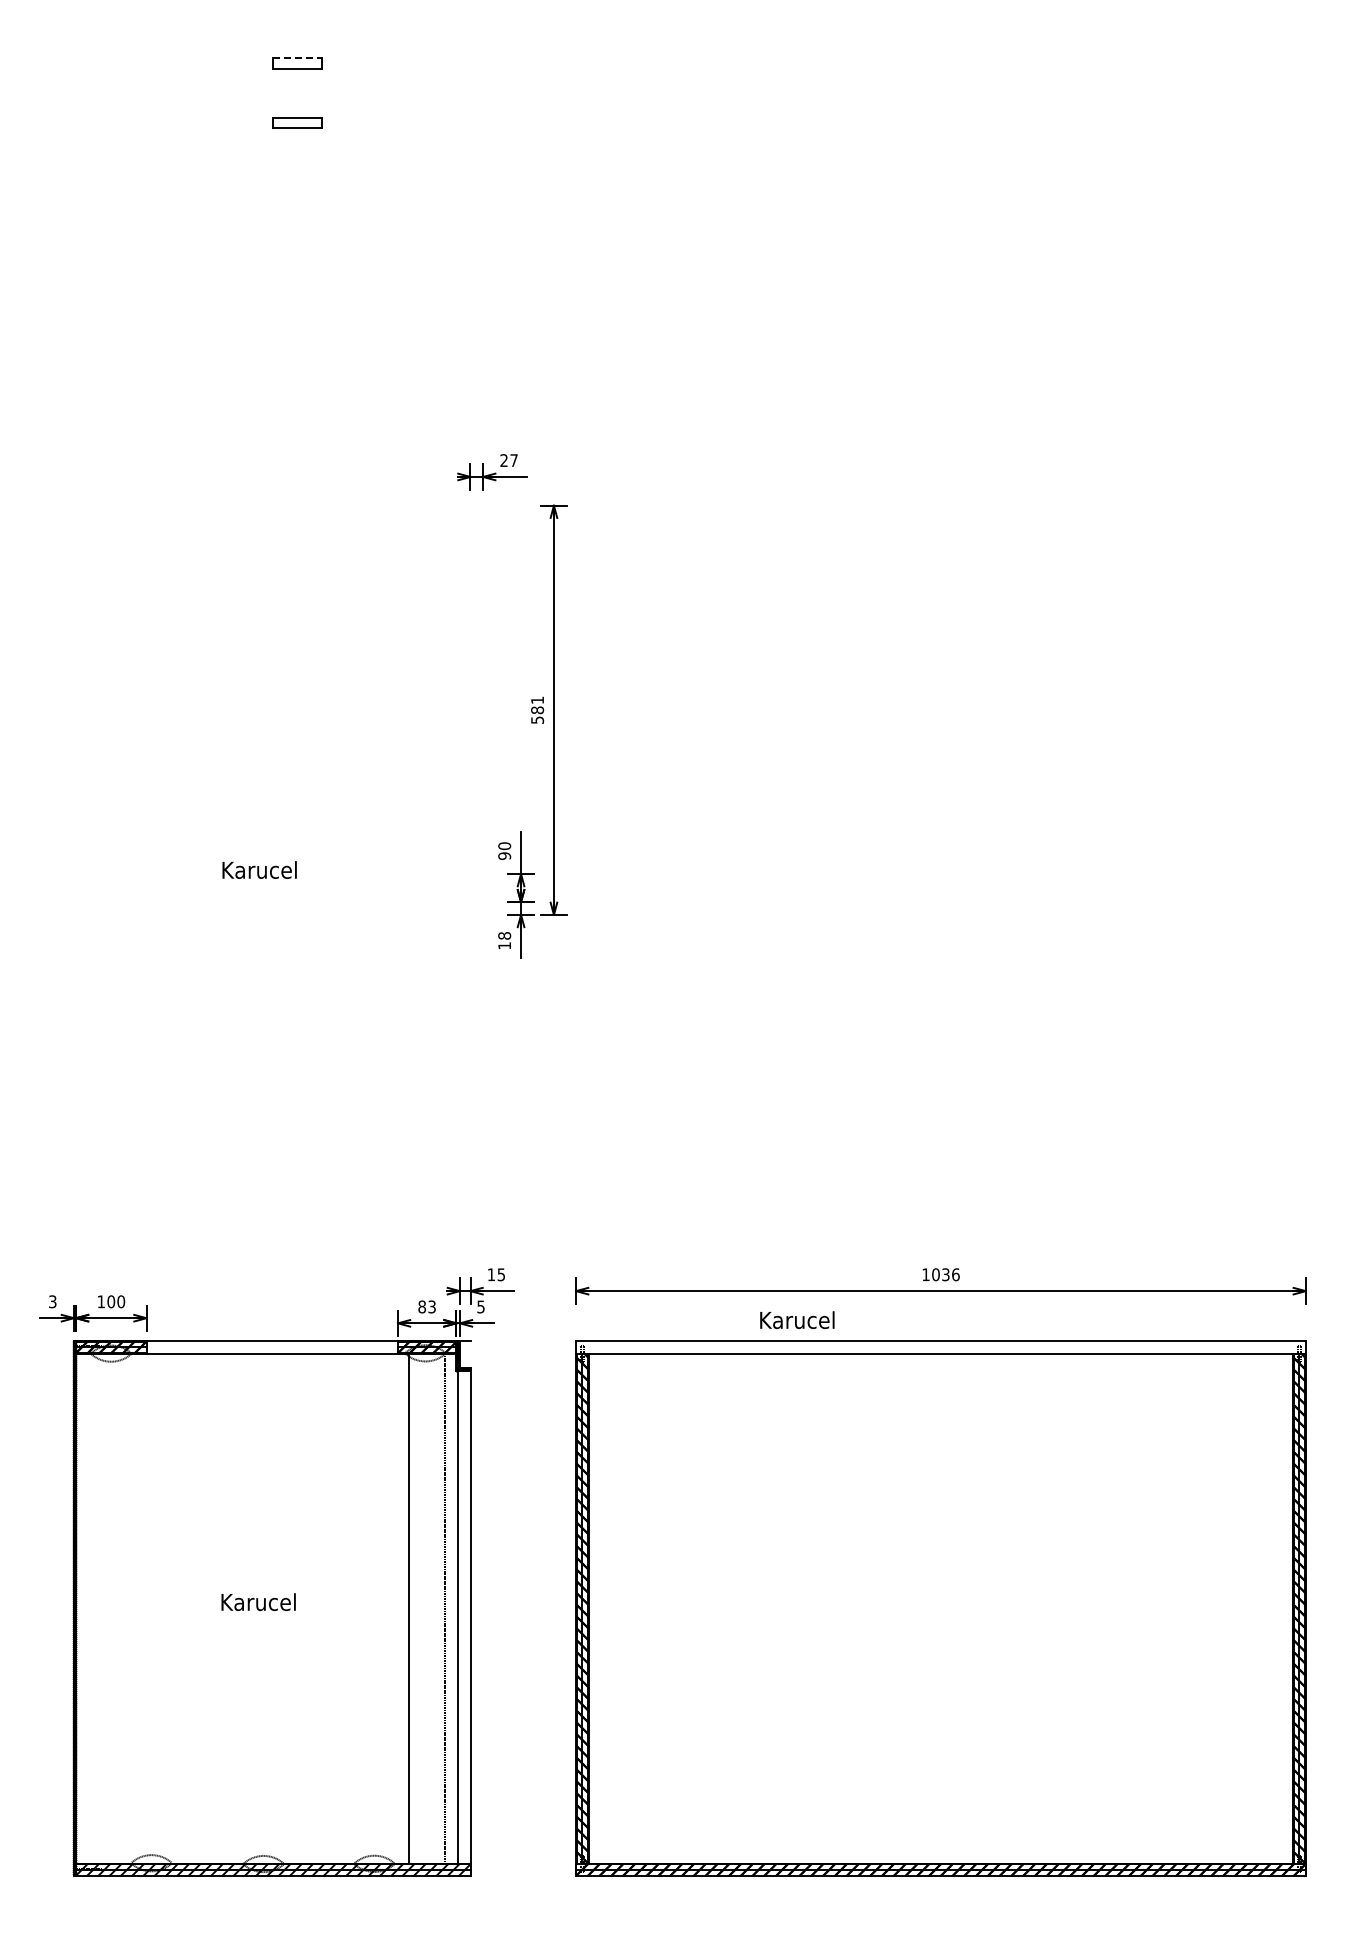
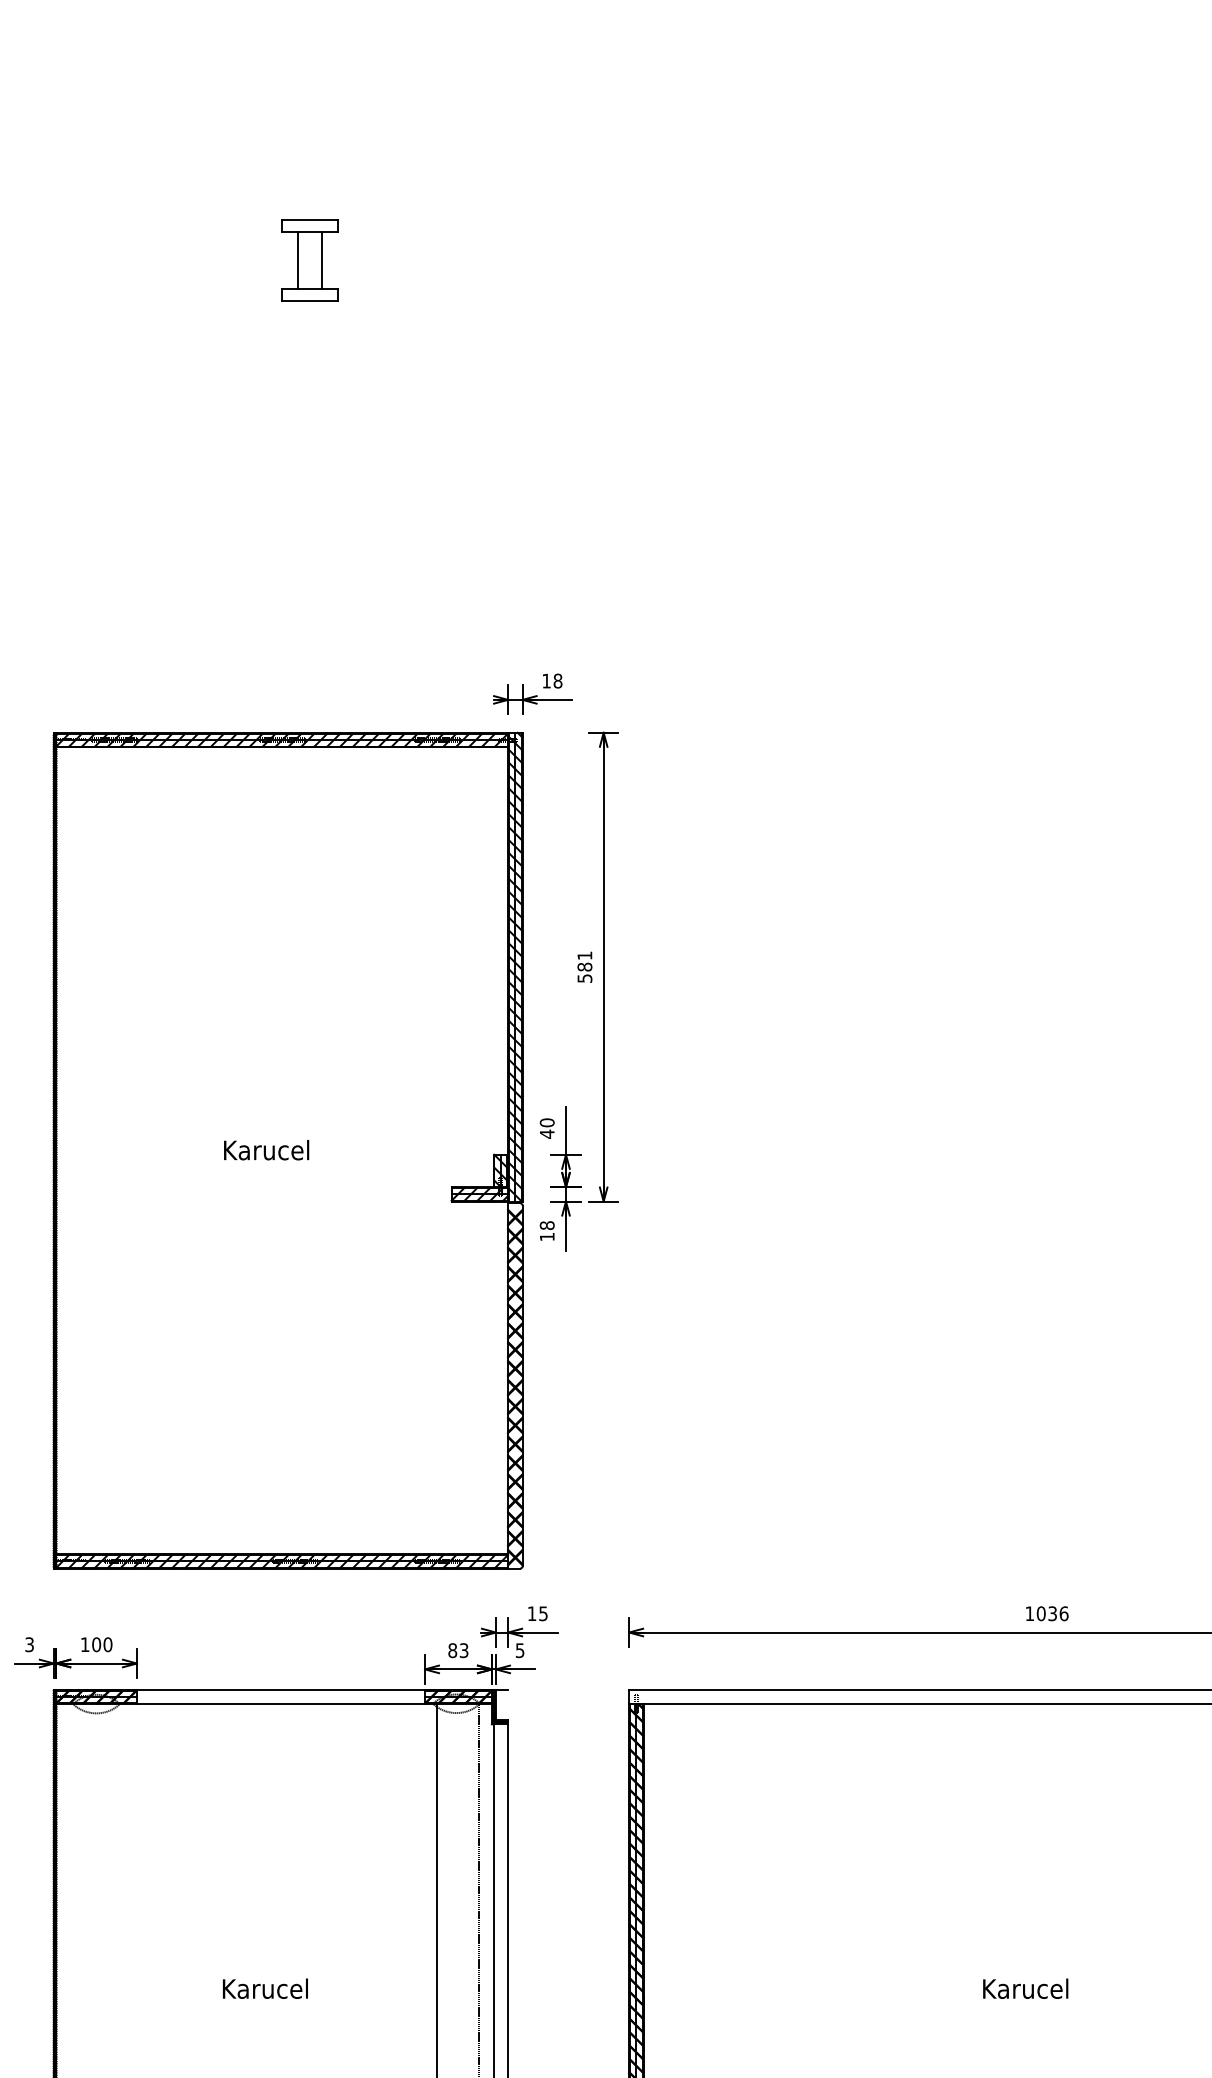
line: (297, 58) -> (309, 220), dashed -> solid
line: (286, 92) -> (297, 259), added
line: (308, 92) -> (322, 259), added
text: (508, 460) -> (551, 681), 27 -> 18
text: (504, 856) -> (547, 1134), 90 -> 40
part: (278, 870) -> (288, 1150), added
text: (797, 1320) -> (1025, 1989), moved

